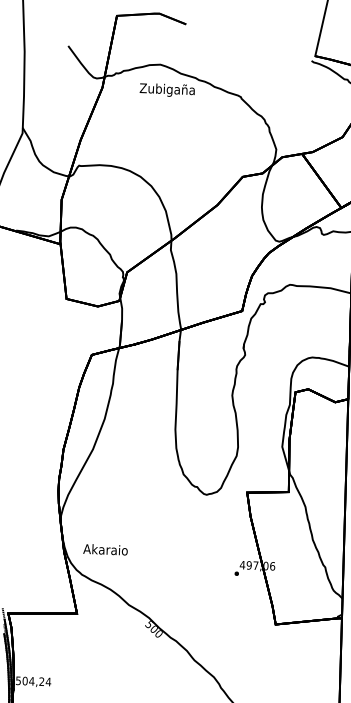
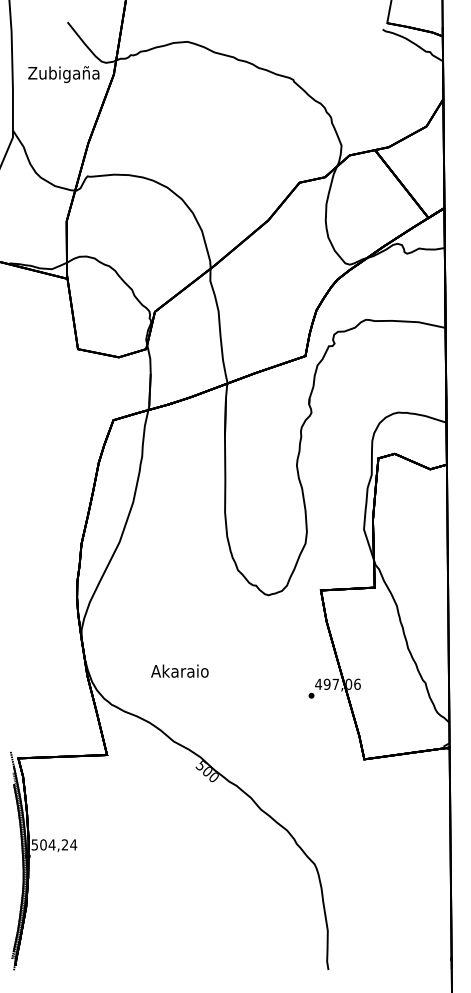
text: (167, 90) -> (63, 74), moved
text: (105, 549) -> (179, 670), moved

